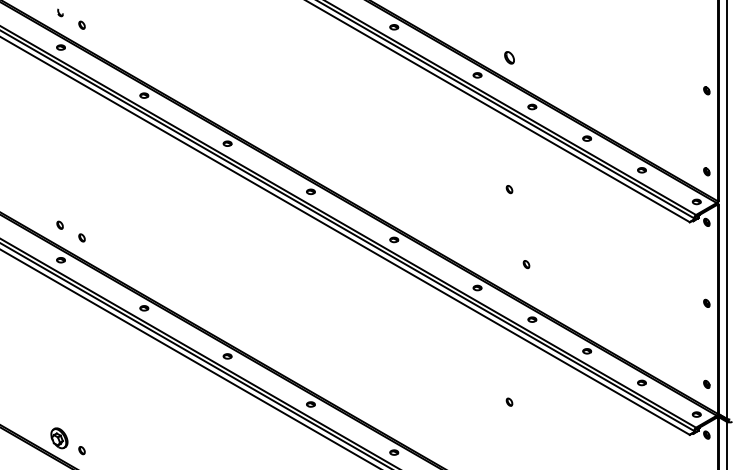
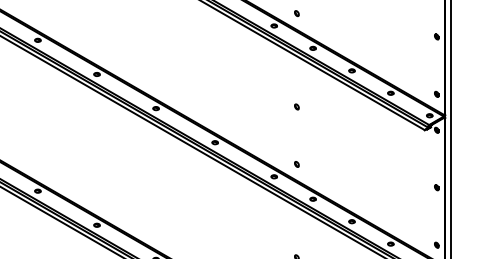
part: (509, 57) -> (296, 13), size x0.62
part: (526, 264) -> (296, 164), moved

